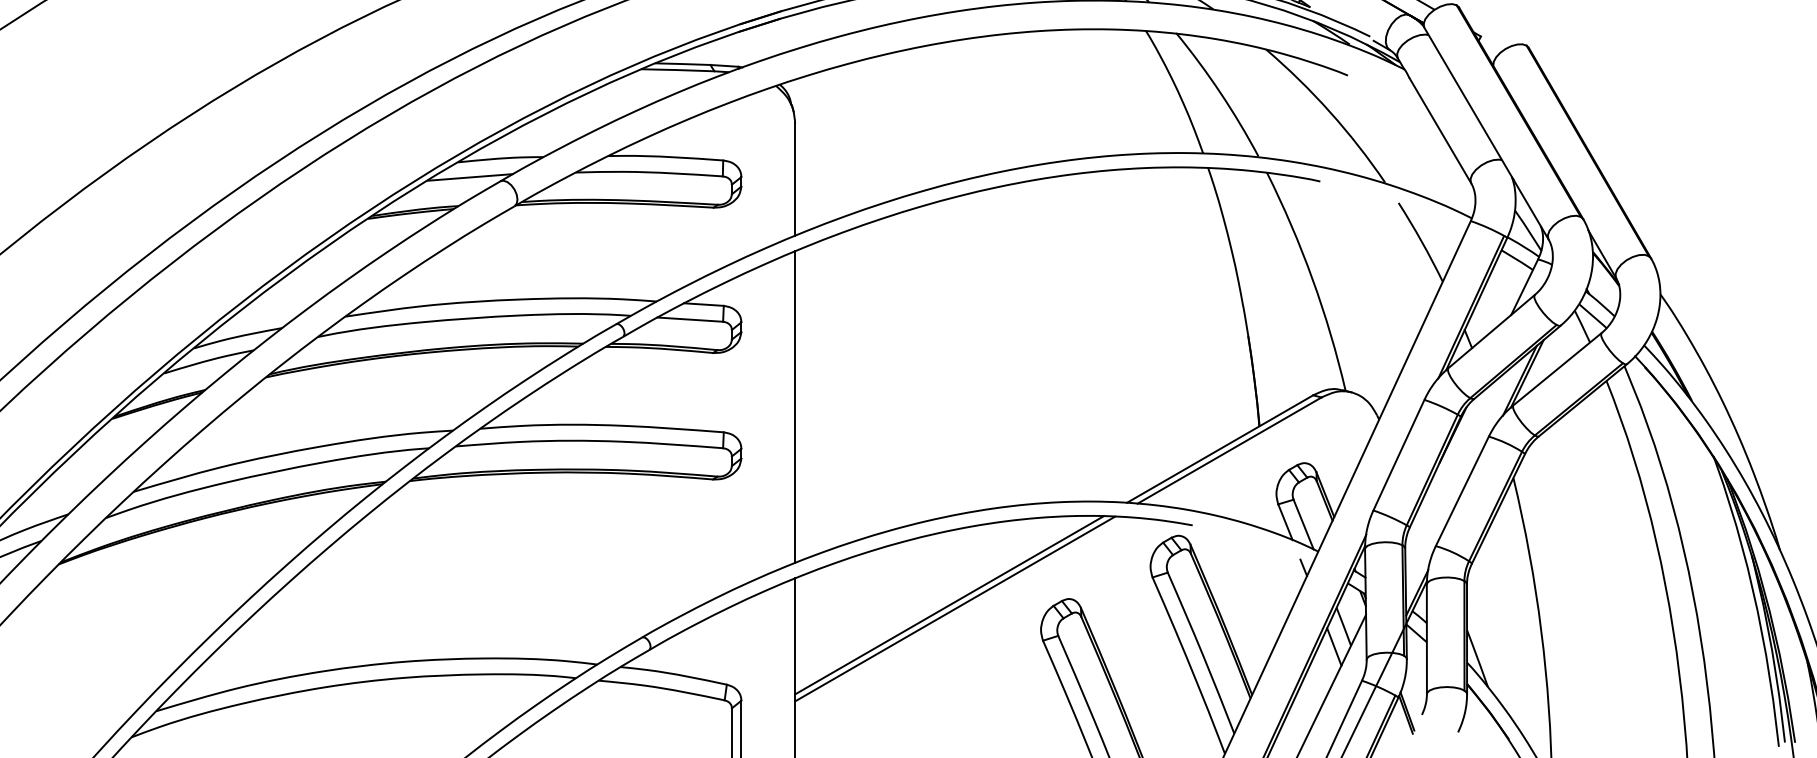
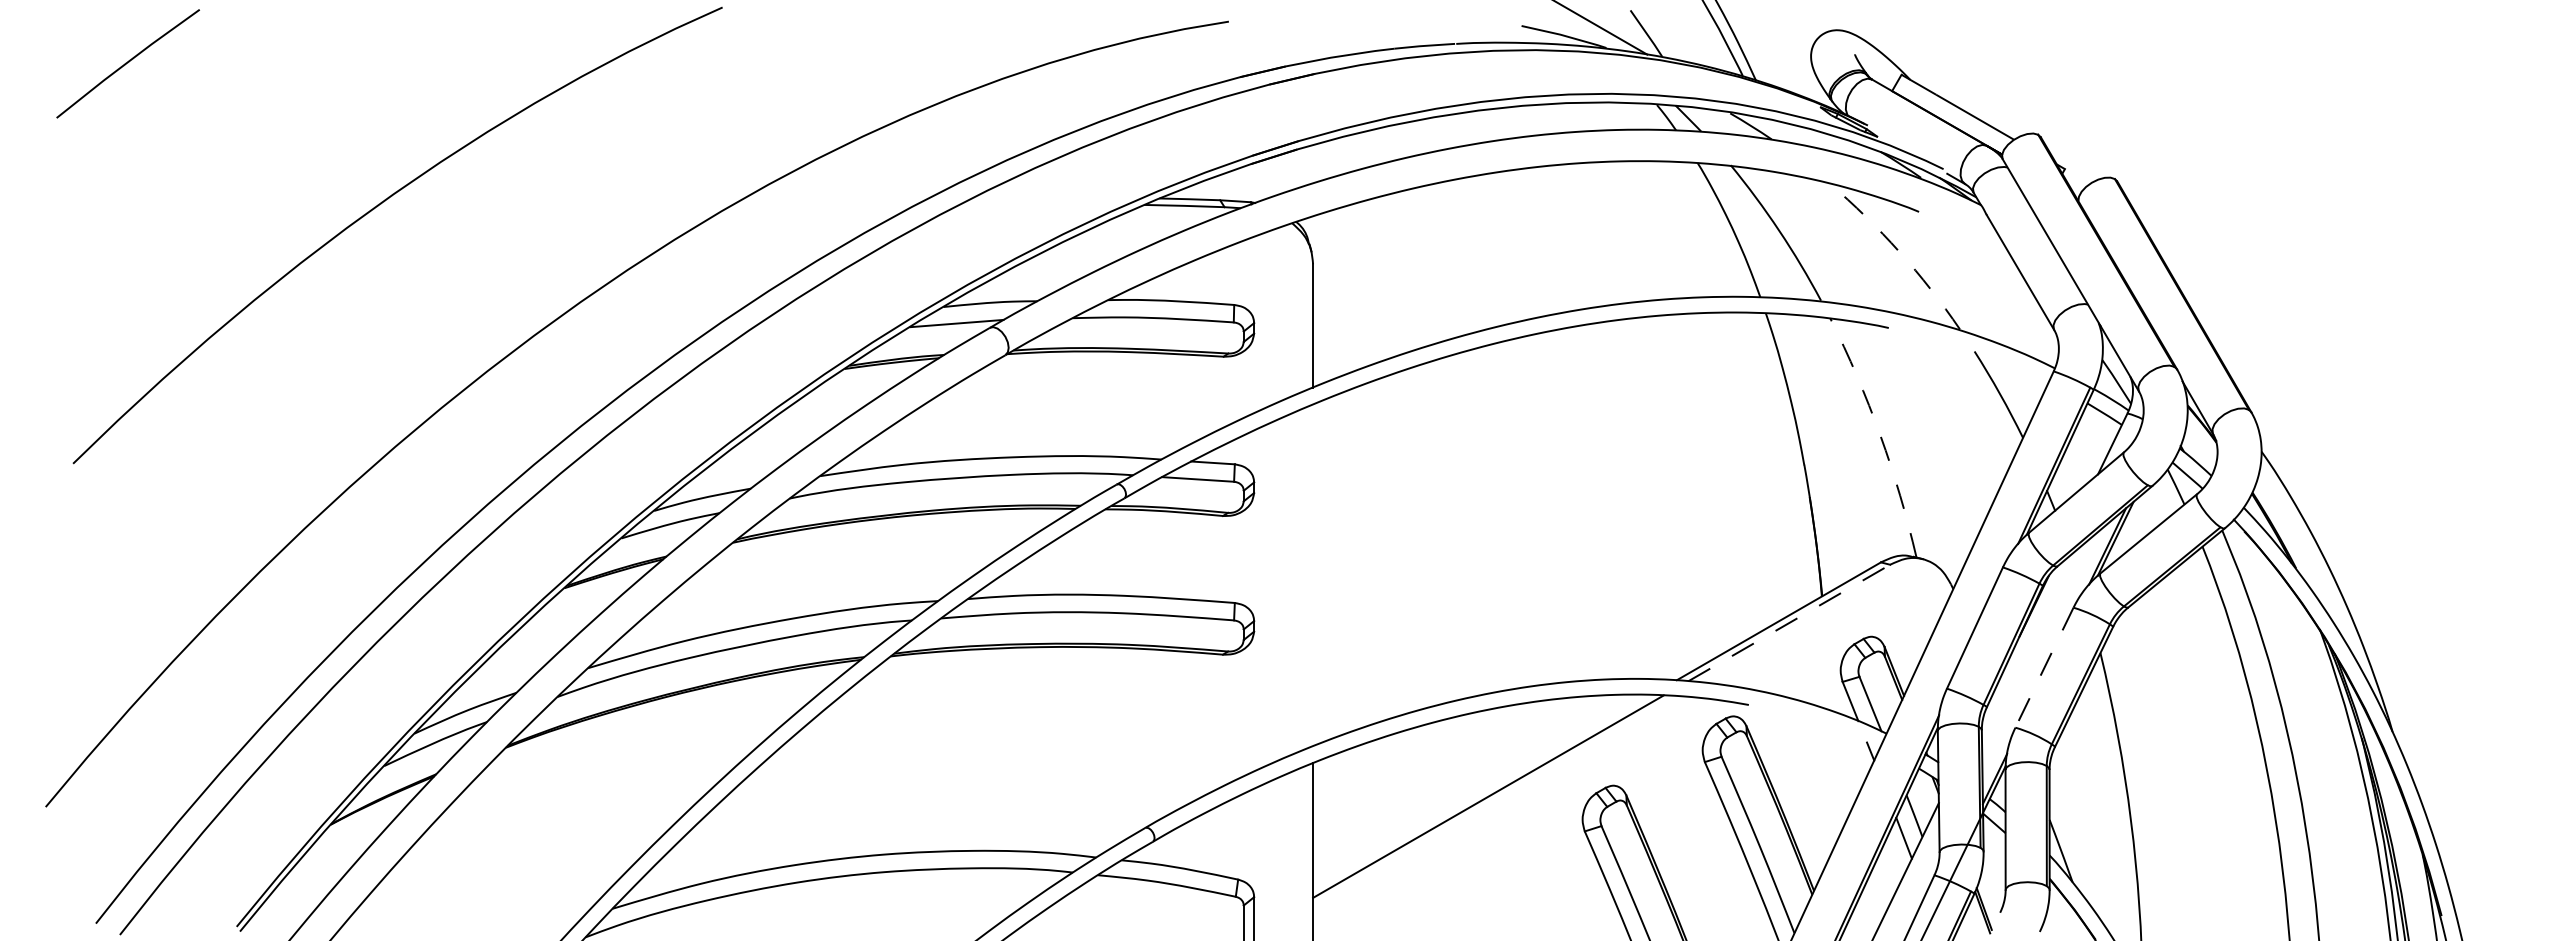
arc: (1330, 112) -> (1899, 252), solid -> dashed
arc: (1312, 279) -> (1880, 435), solid -> dashed
line: (795, 407) -> (1313, 575), removed
line: (1229, 450) -> (1789, 622), solid -> dashed
line: (1462, 491) -> (2044, 667), solid -> dashed
line: (949, 605) -> (1482, 792), removed

